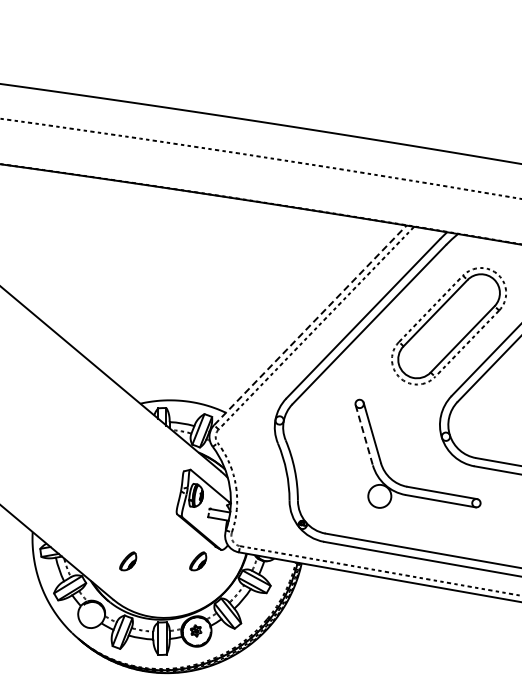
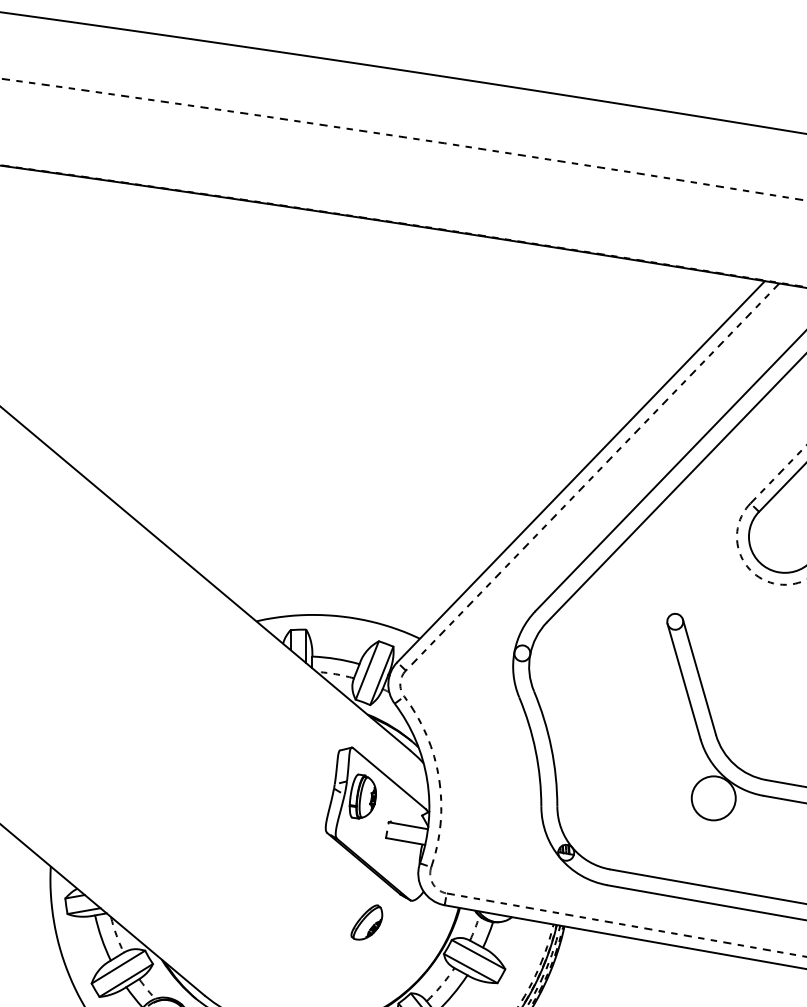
line: (310, 325) -> (581, 471), dashed -> solid
line: (364, 435) -> (684, 682), dashed -> solid
part: (128, 561) -> (233, 922), removed

